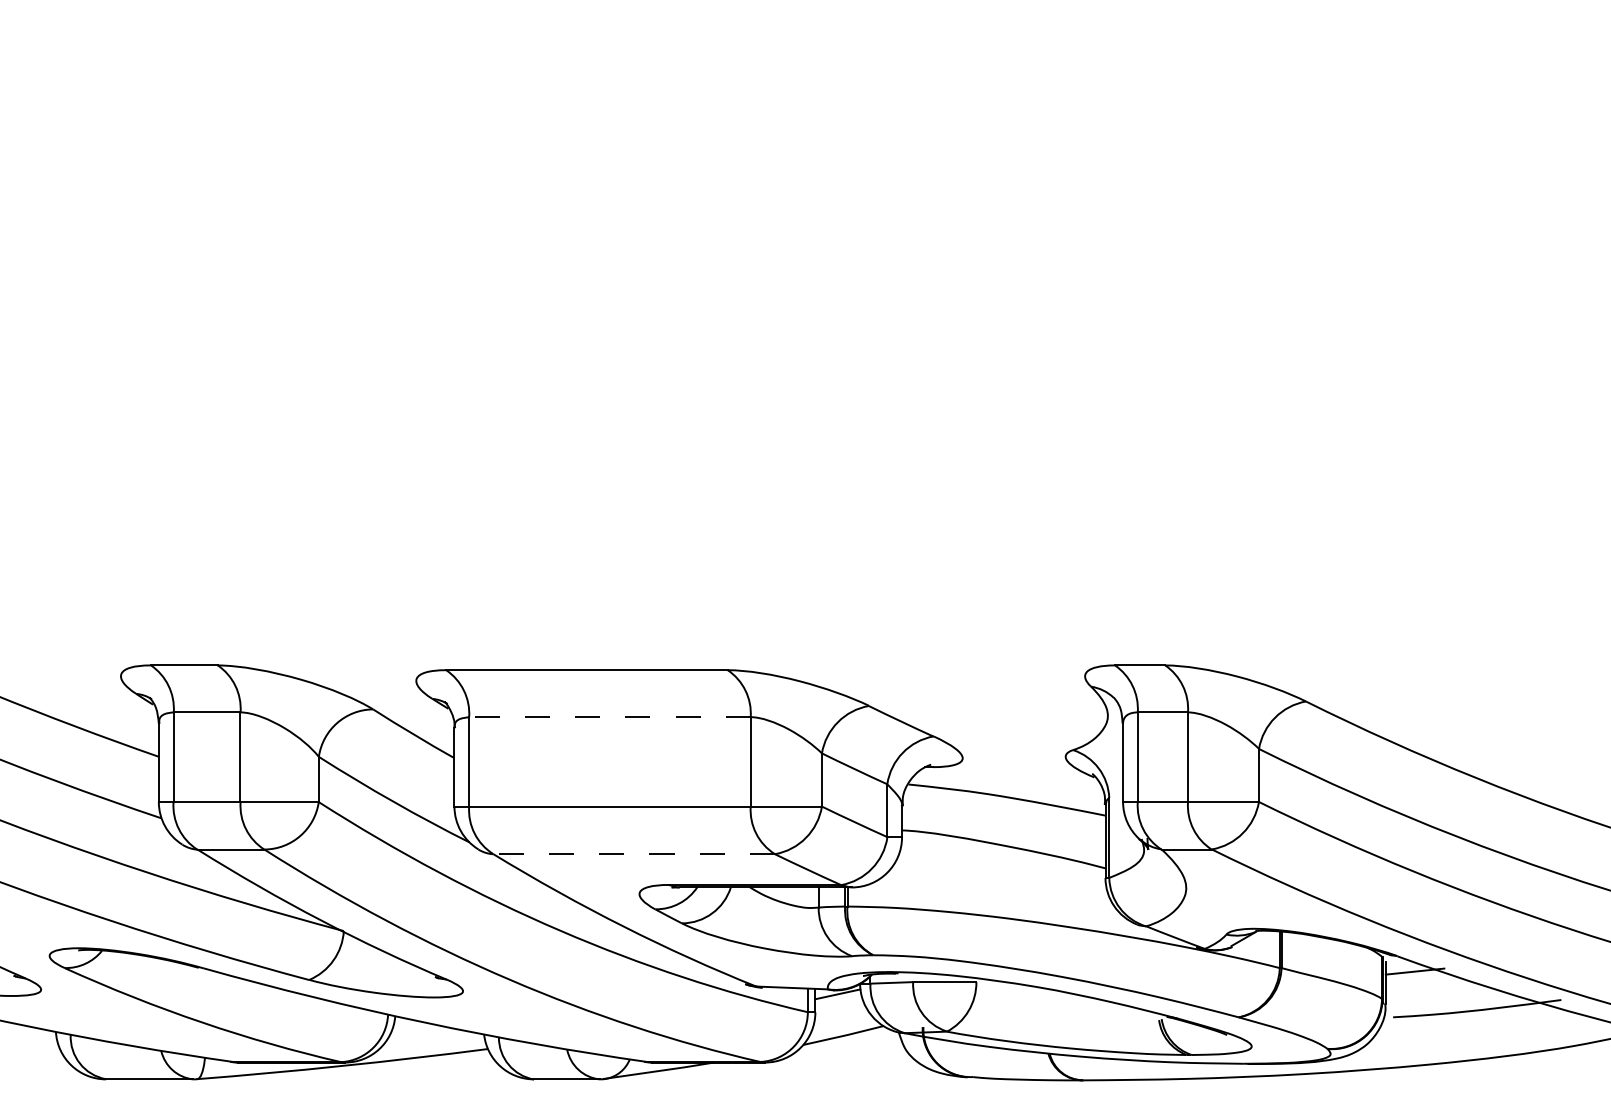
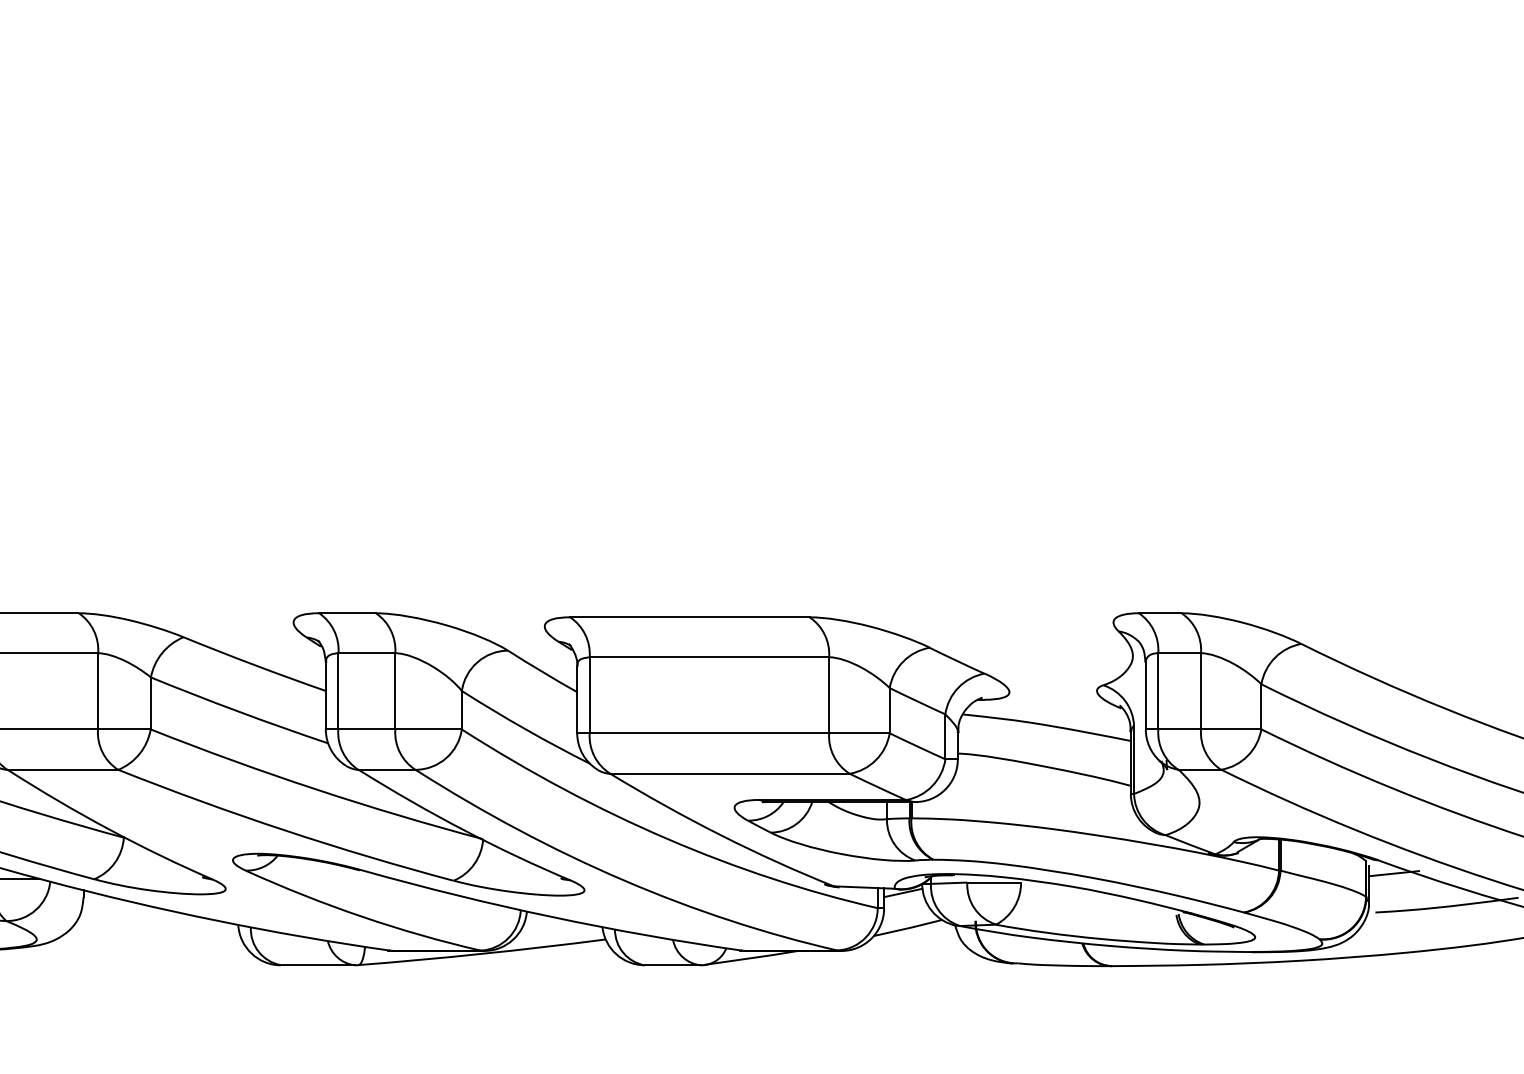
line: (610, 717) -> (709, 657), dashed -> solid
line: (633, 853) -> (729, 773), dashed -> solid

